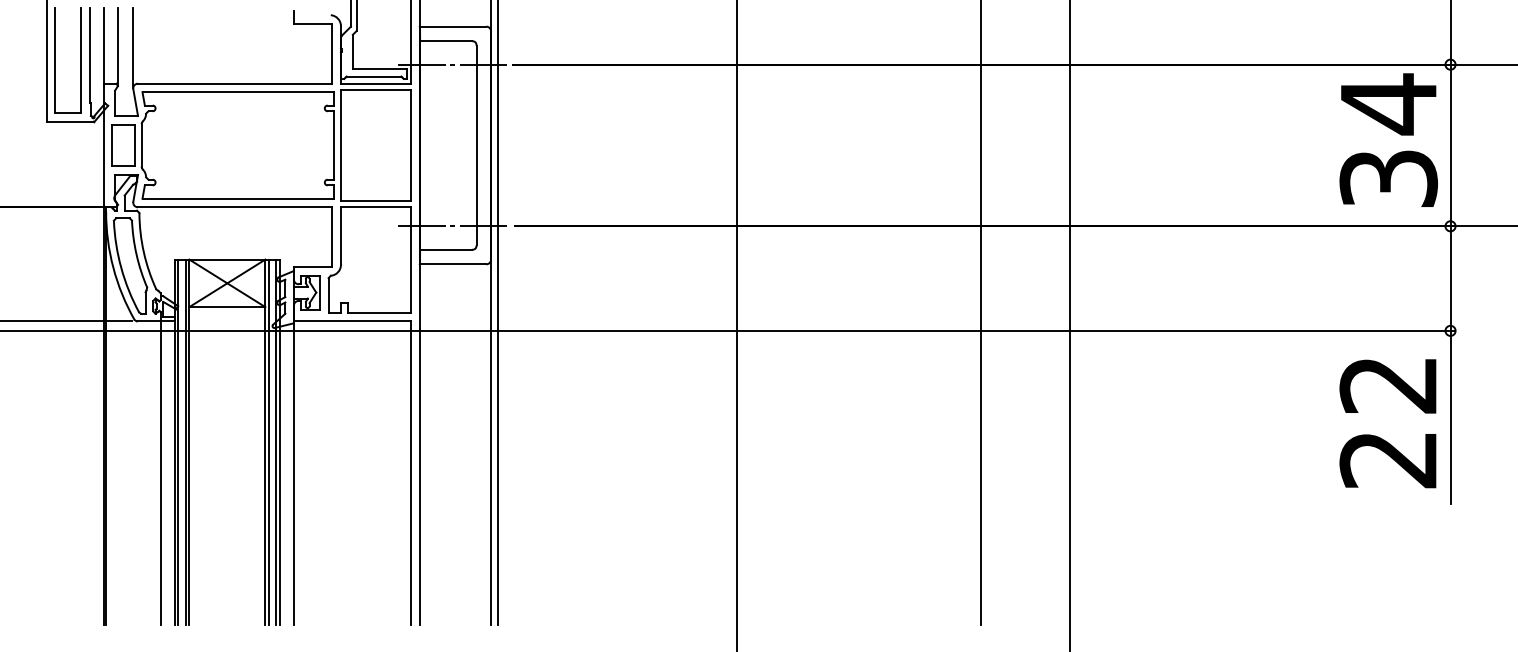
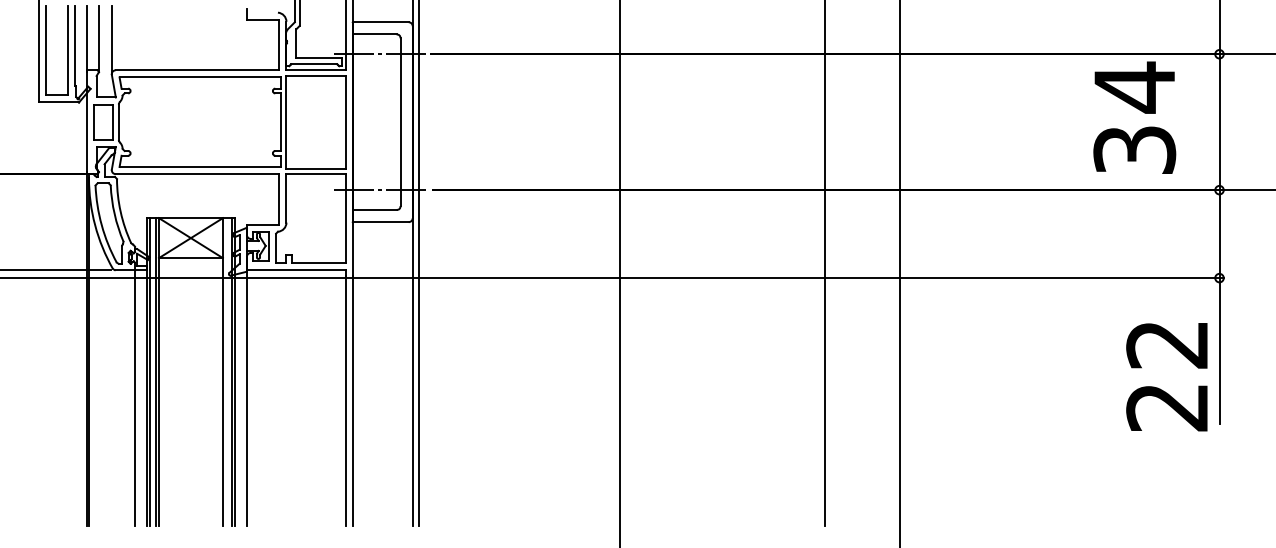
text: (1388, 139) -> (1134, 117), moved
text: (1387, 423) -> (1166, 377), moved
line: (268, 442) -> (225, 371), removed

